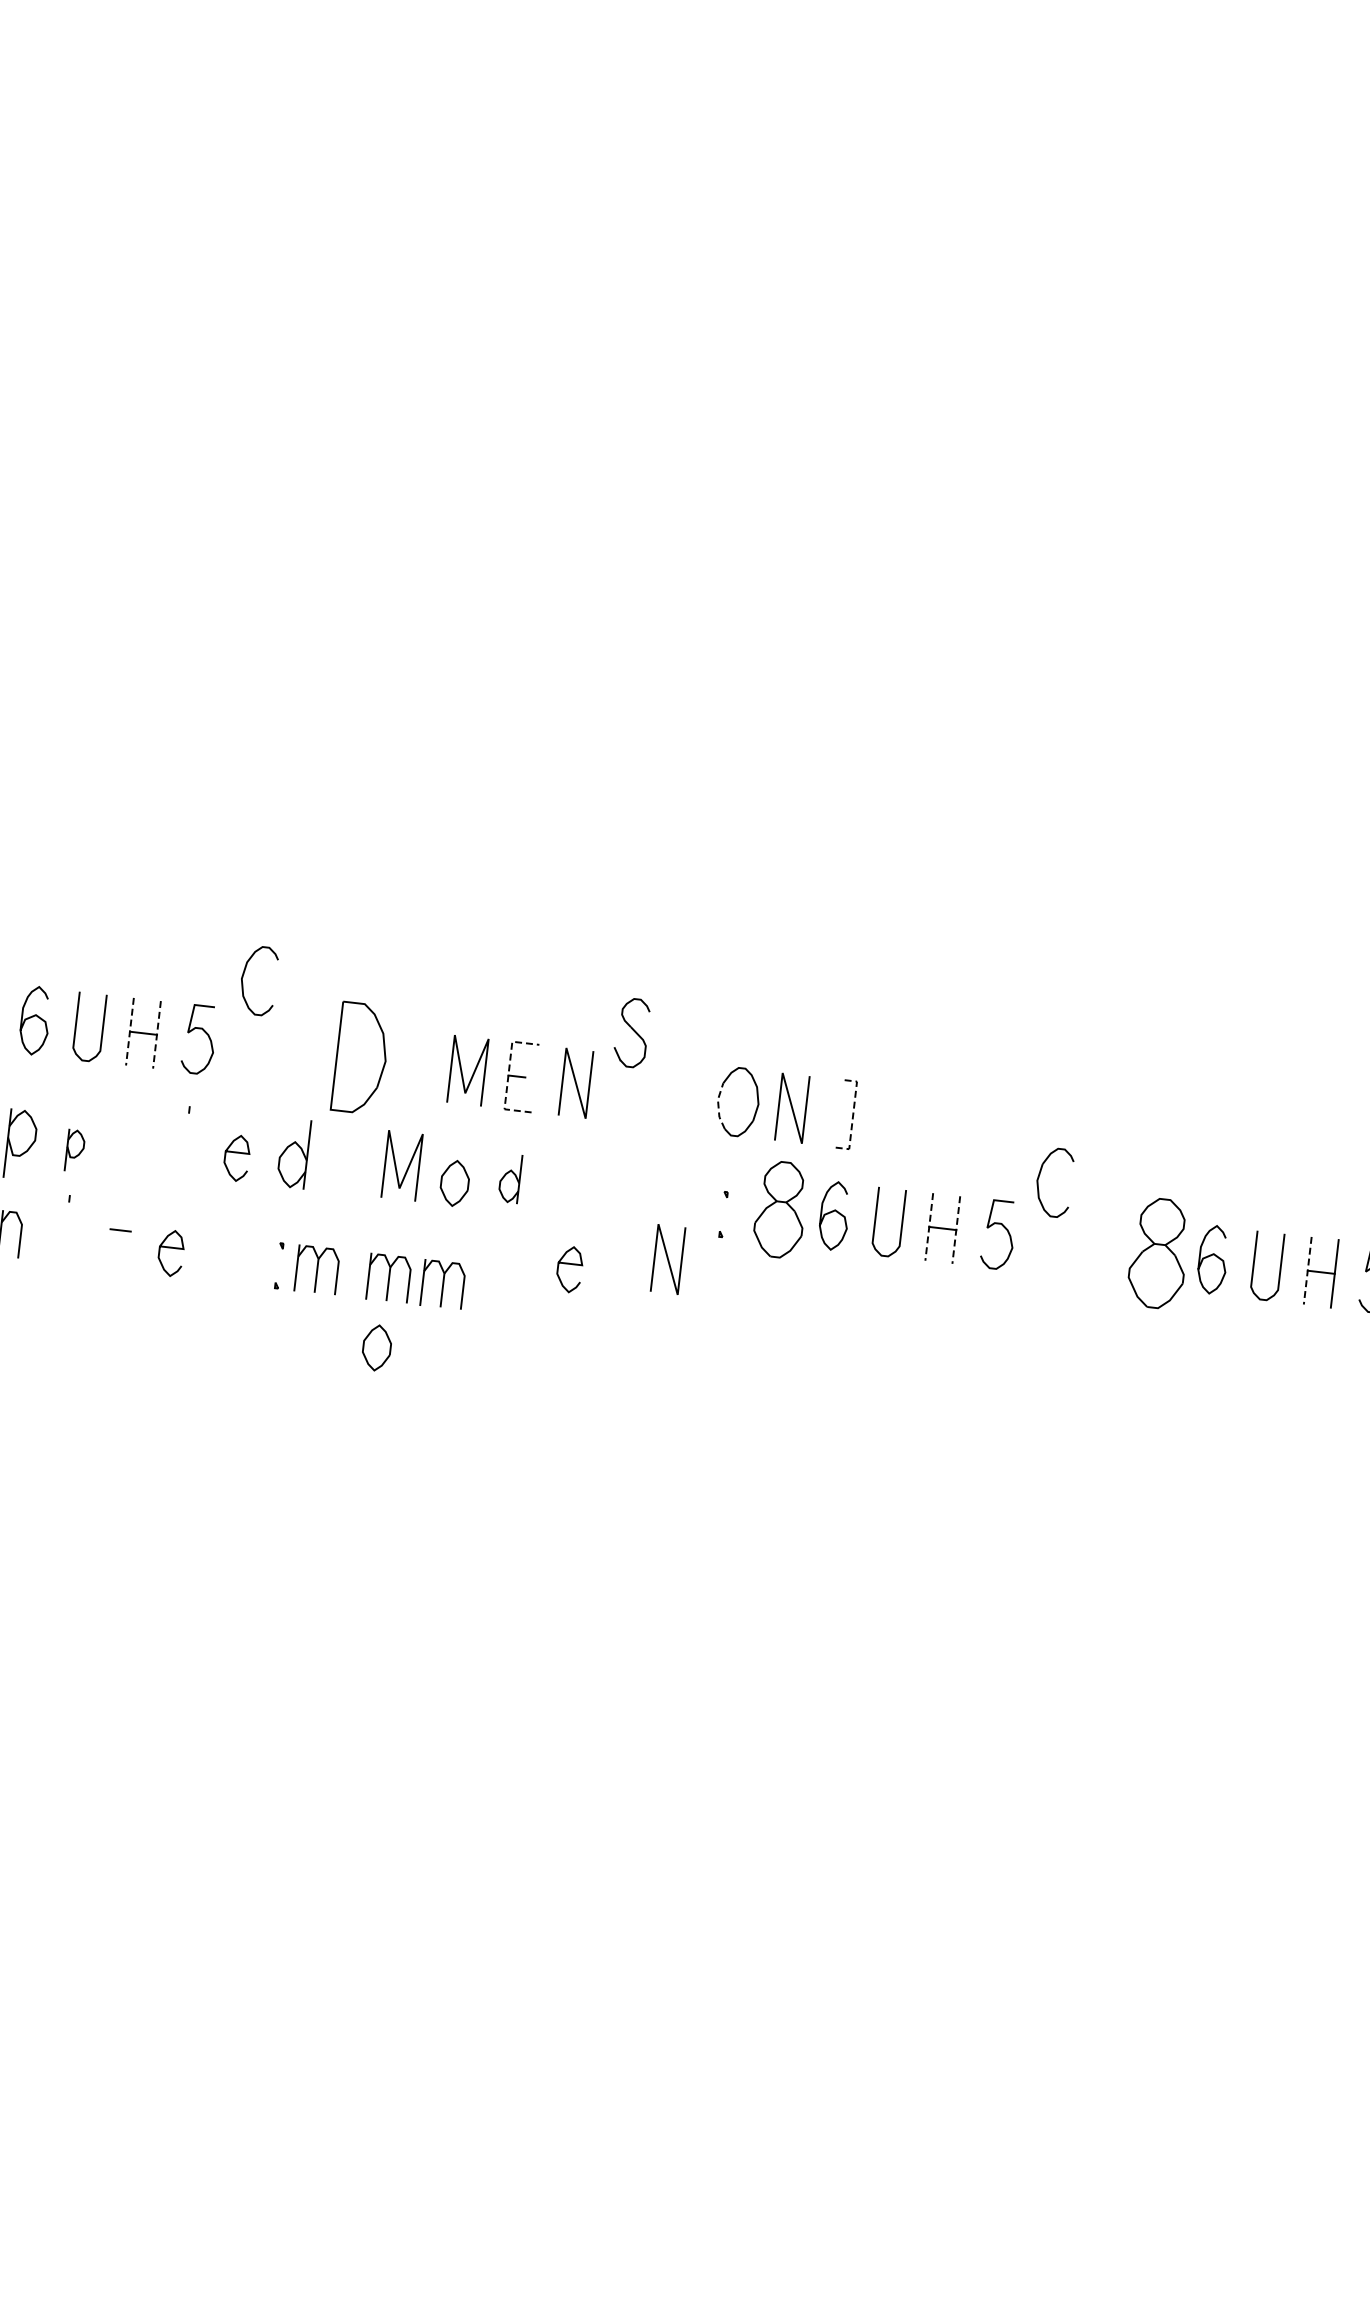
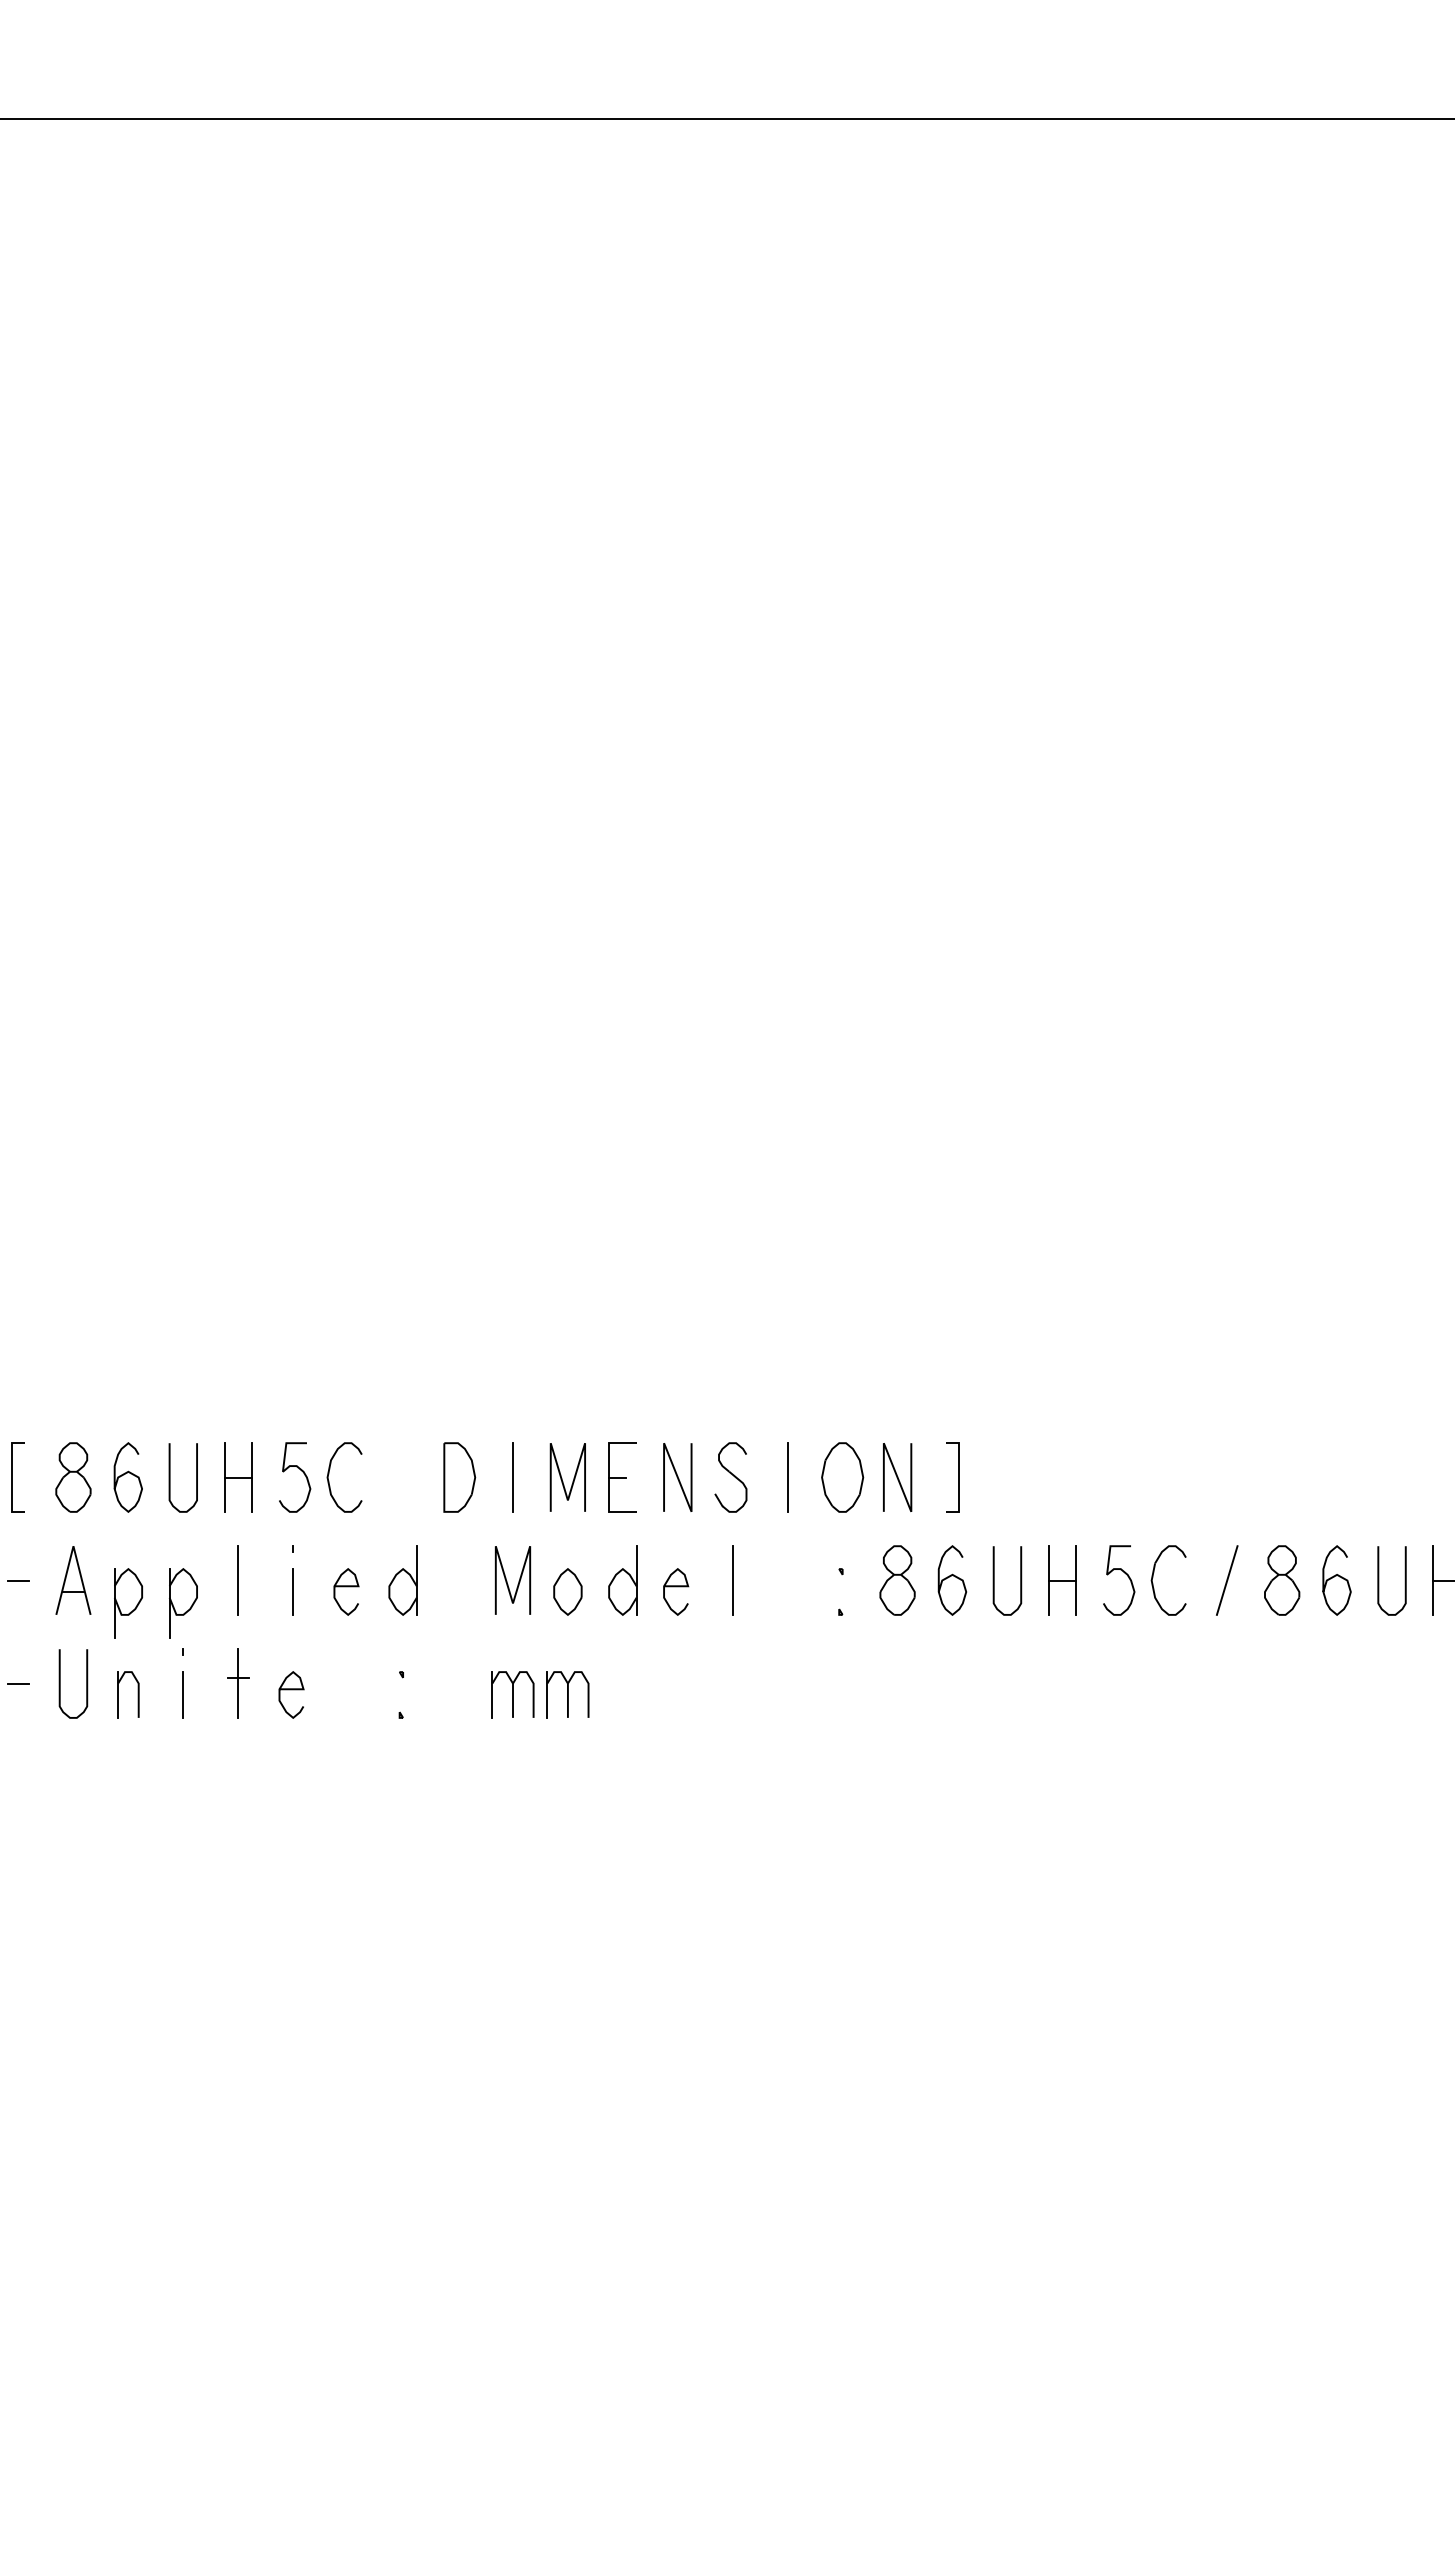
curve: (244, 976) -> (329, 1474), moved
line: (129, 1032) -> (224, 1478), dashed -> solid
part: (631, 1032) -> (730, 1477), moved
line: (157, 1035) -> (252, 1478), dashed -> solid
part: (361, 1058) -> (459, 1477), size x0.62
line: (414, 1064) -> (513, 1477), added
line: (508, 1075) -> (609, 1477), dashed -> solid
line: (683, 1095) -> (787, 1477), added
line: (718, 1106) -> (823, 1484), dashed -> solid
line: (853, 1115) -> (959, 1477), dashed -> solid
line: (131, 1134) -> (238, 1580), added
part: (75, 1151) -> (183, 1603), size x1.67
line: (184, 1151) -> (293, 1591), added
part: (1039, 1177) -> (1153, 1577), moved
part: (509, 1178) -> (622, 1580), size x1.43
line: (618, 1190) -> (732, 1580), added
part: (780, 1209) -> (897, 1580), size x0.71
line: (929, 1227) -> (1048, 1581), dashed -> solid
line: (956, 1231) -> (1076, 1581), dashed -> solid
line: (120, 1236) -> (238, 1683), added
line: (64, 1240) -> (183, 1694), added
line: (1104, 1247) -> (1226, 1580), added
part: (1159, 1253) -> (1282, 1580), size x0.62
line: (668, 1259) -> (790, 1643), removed
curve: (570, 1265) -> (676, 1587), moved
part: (316, 1269) -> (439, 1694), removed
line: (1307, 1271) -> (1433, 1581), dashed -> solid
part: (376, 1347) -> (508, 1765), removed

